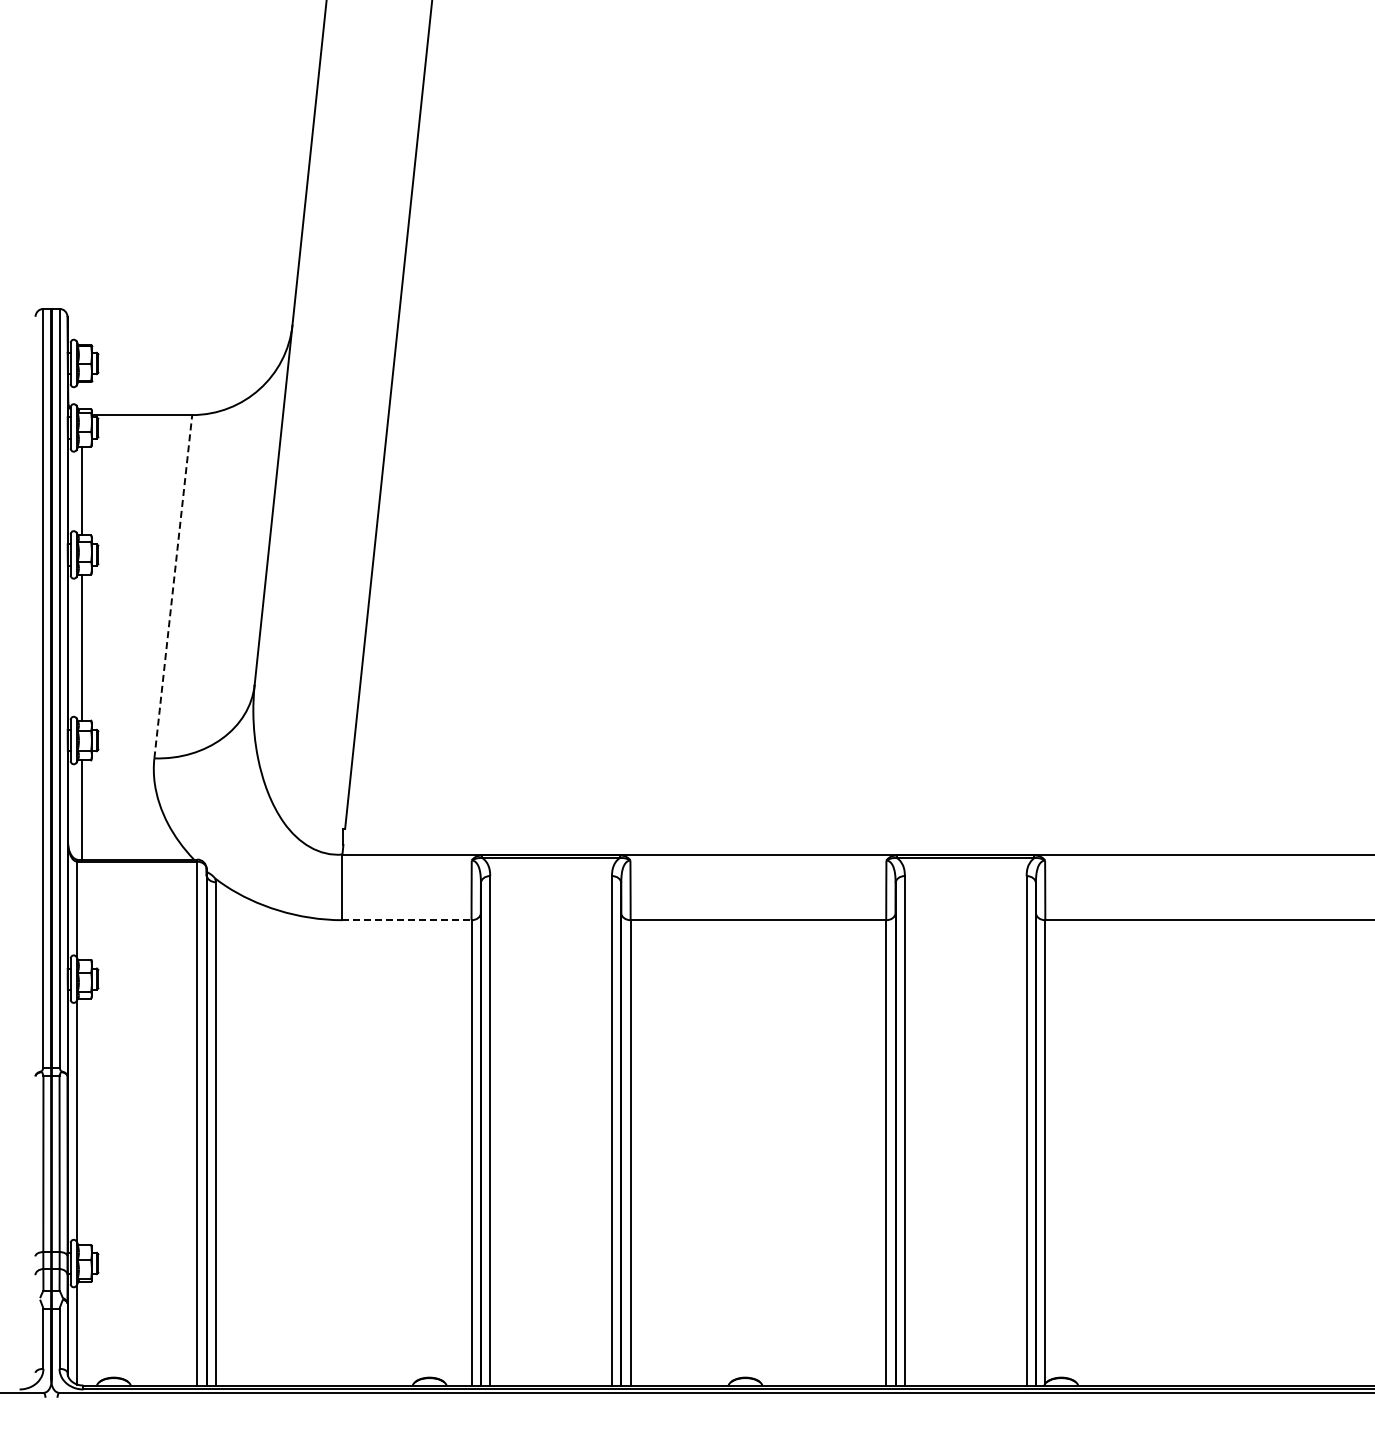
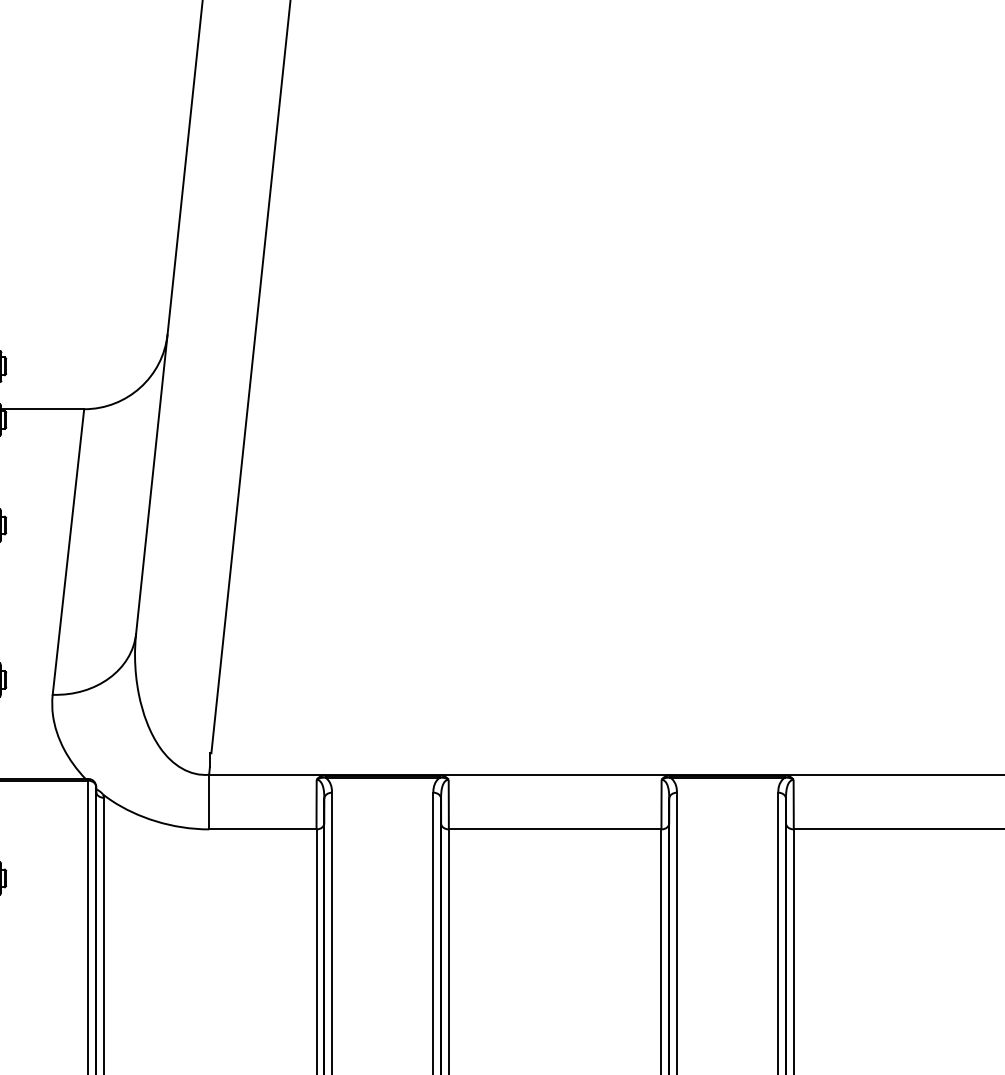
line: (173, 586) -> (68, 551), dashed -> solid
line: (407, 920) -> (263, 829), dashed -> solid

